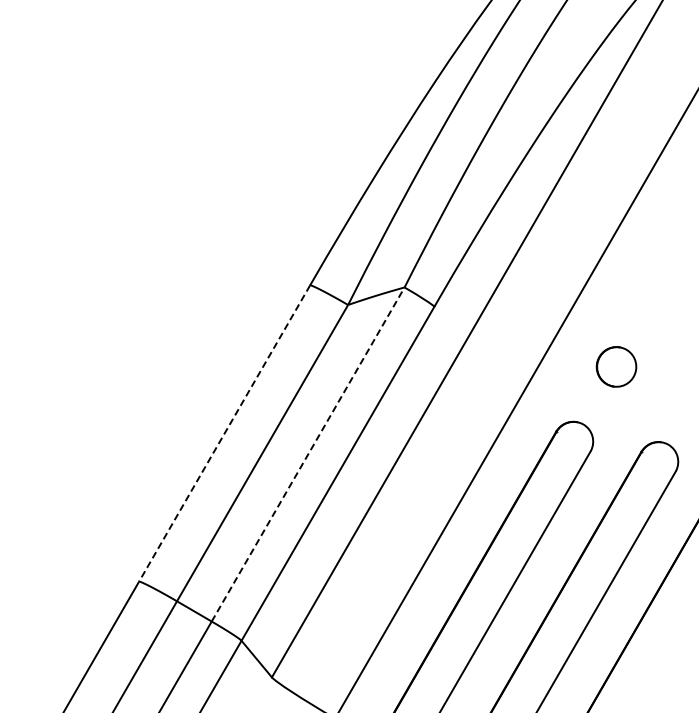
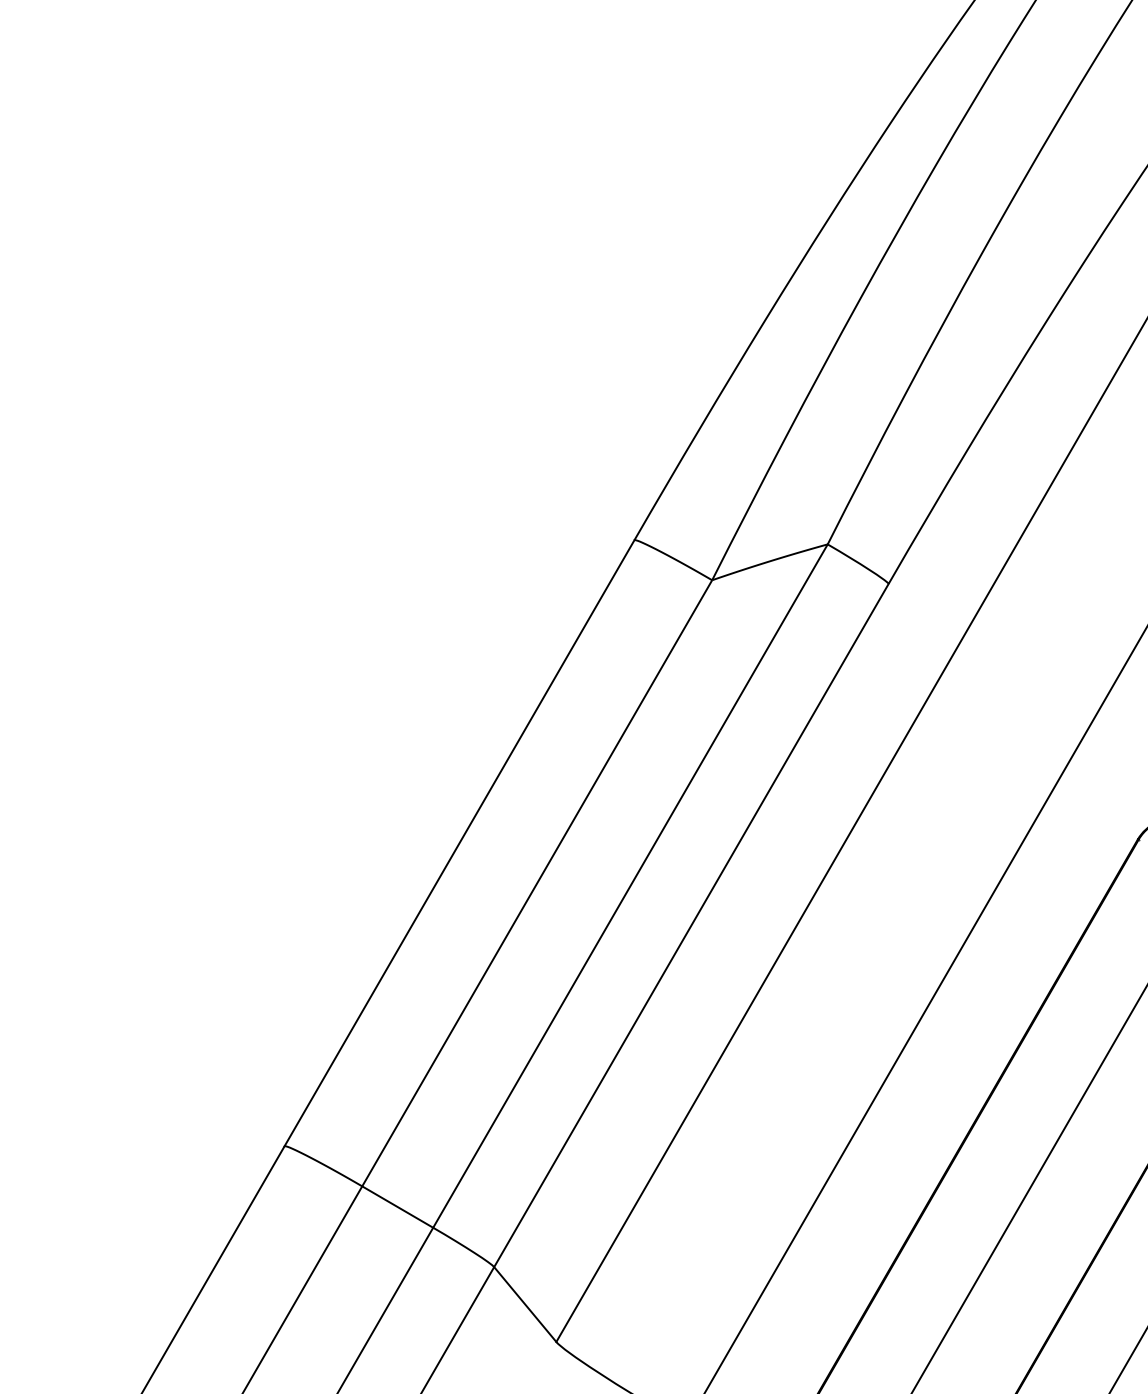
line: (224, 434) -> (459, 845), dashed -> solid
line: (308, 454) -> (631, 886), dashed -> solid

